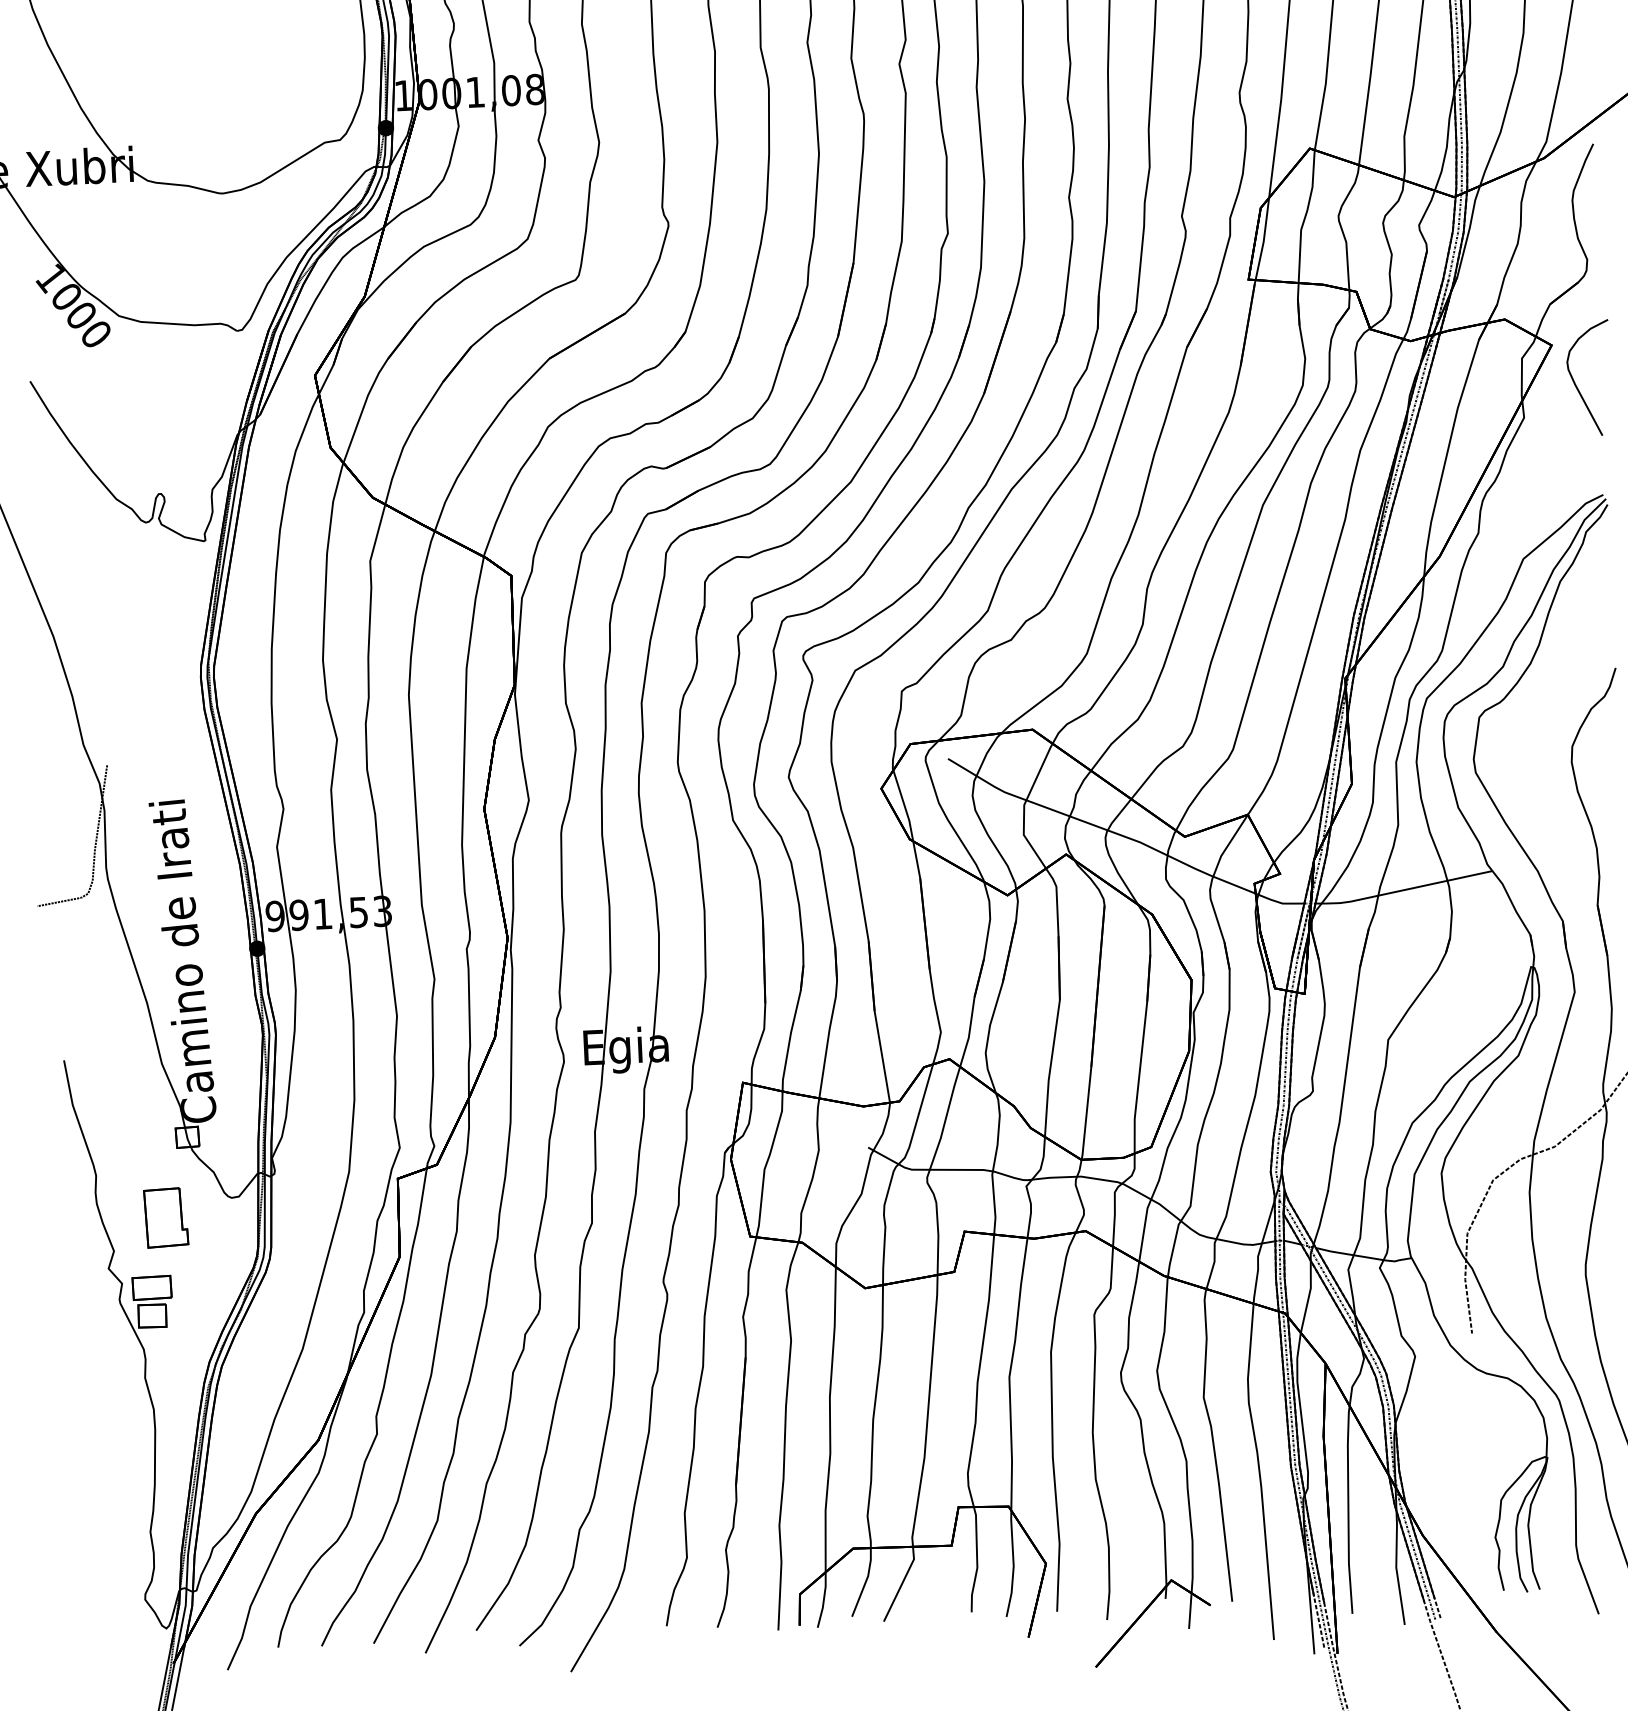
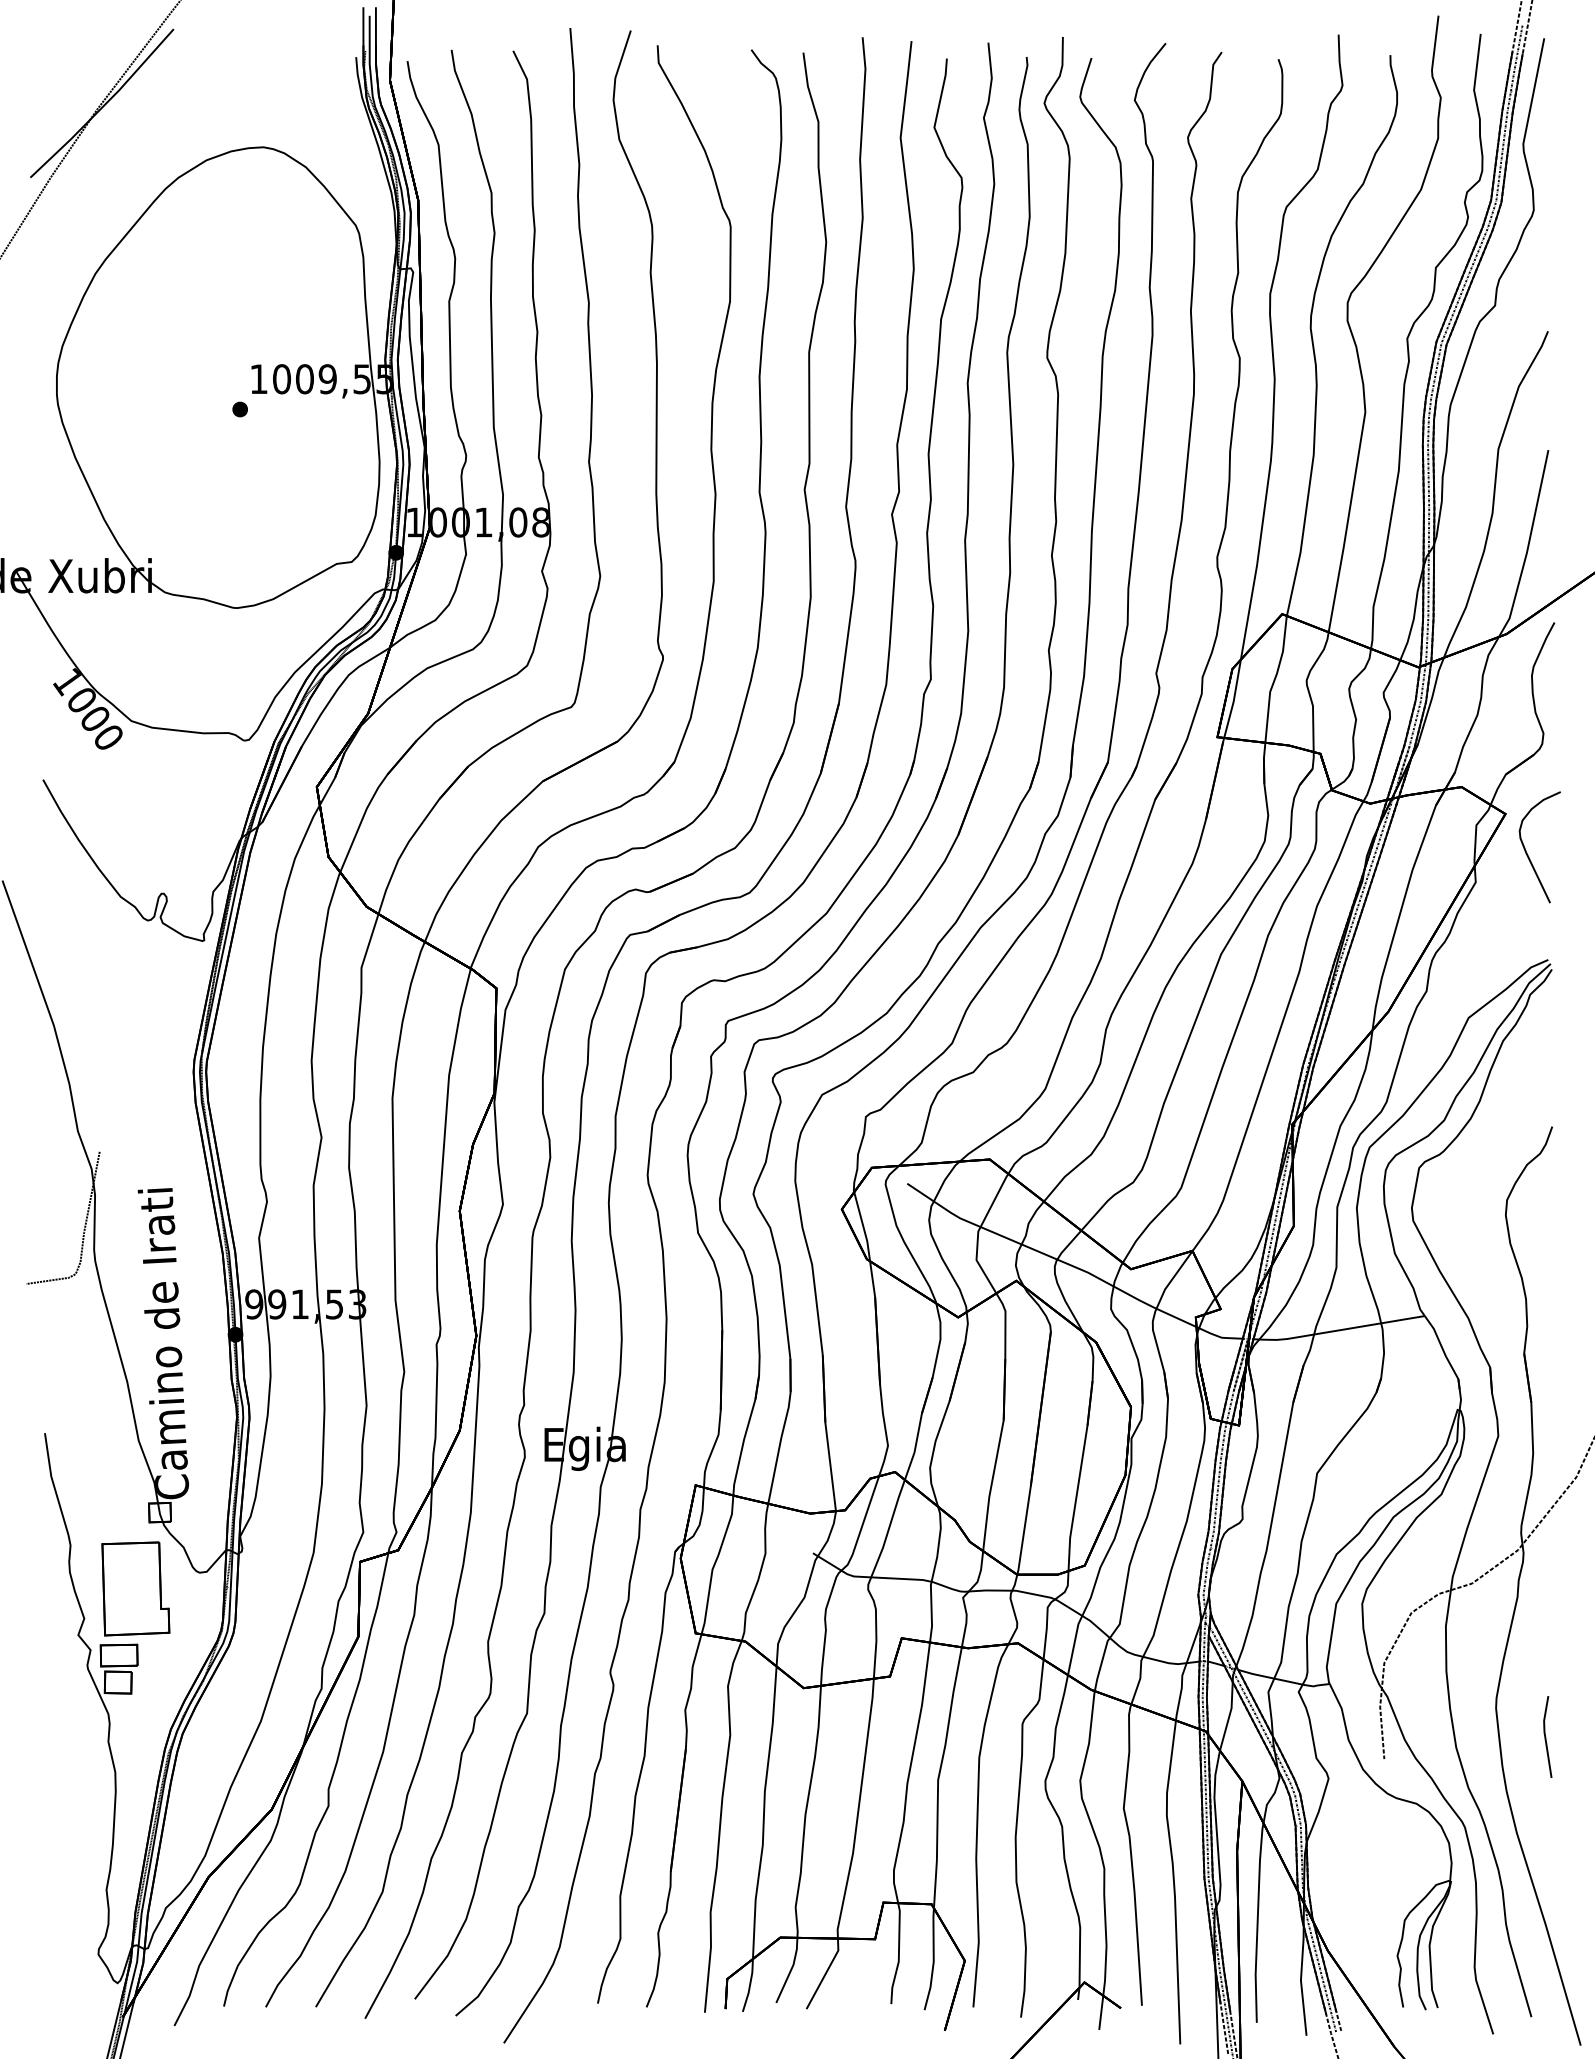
part: (165, 1217) -> (135, 1588), size x1.67

